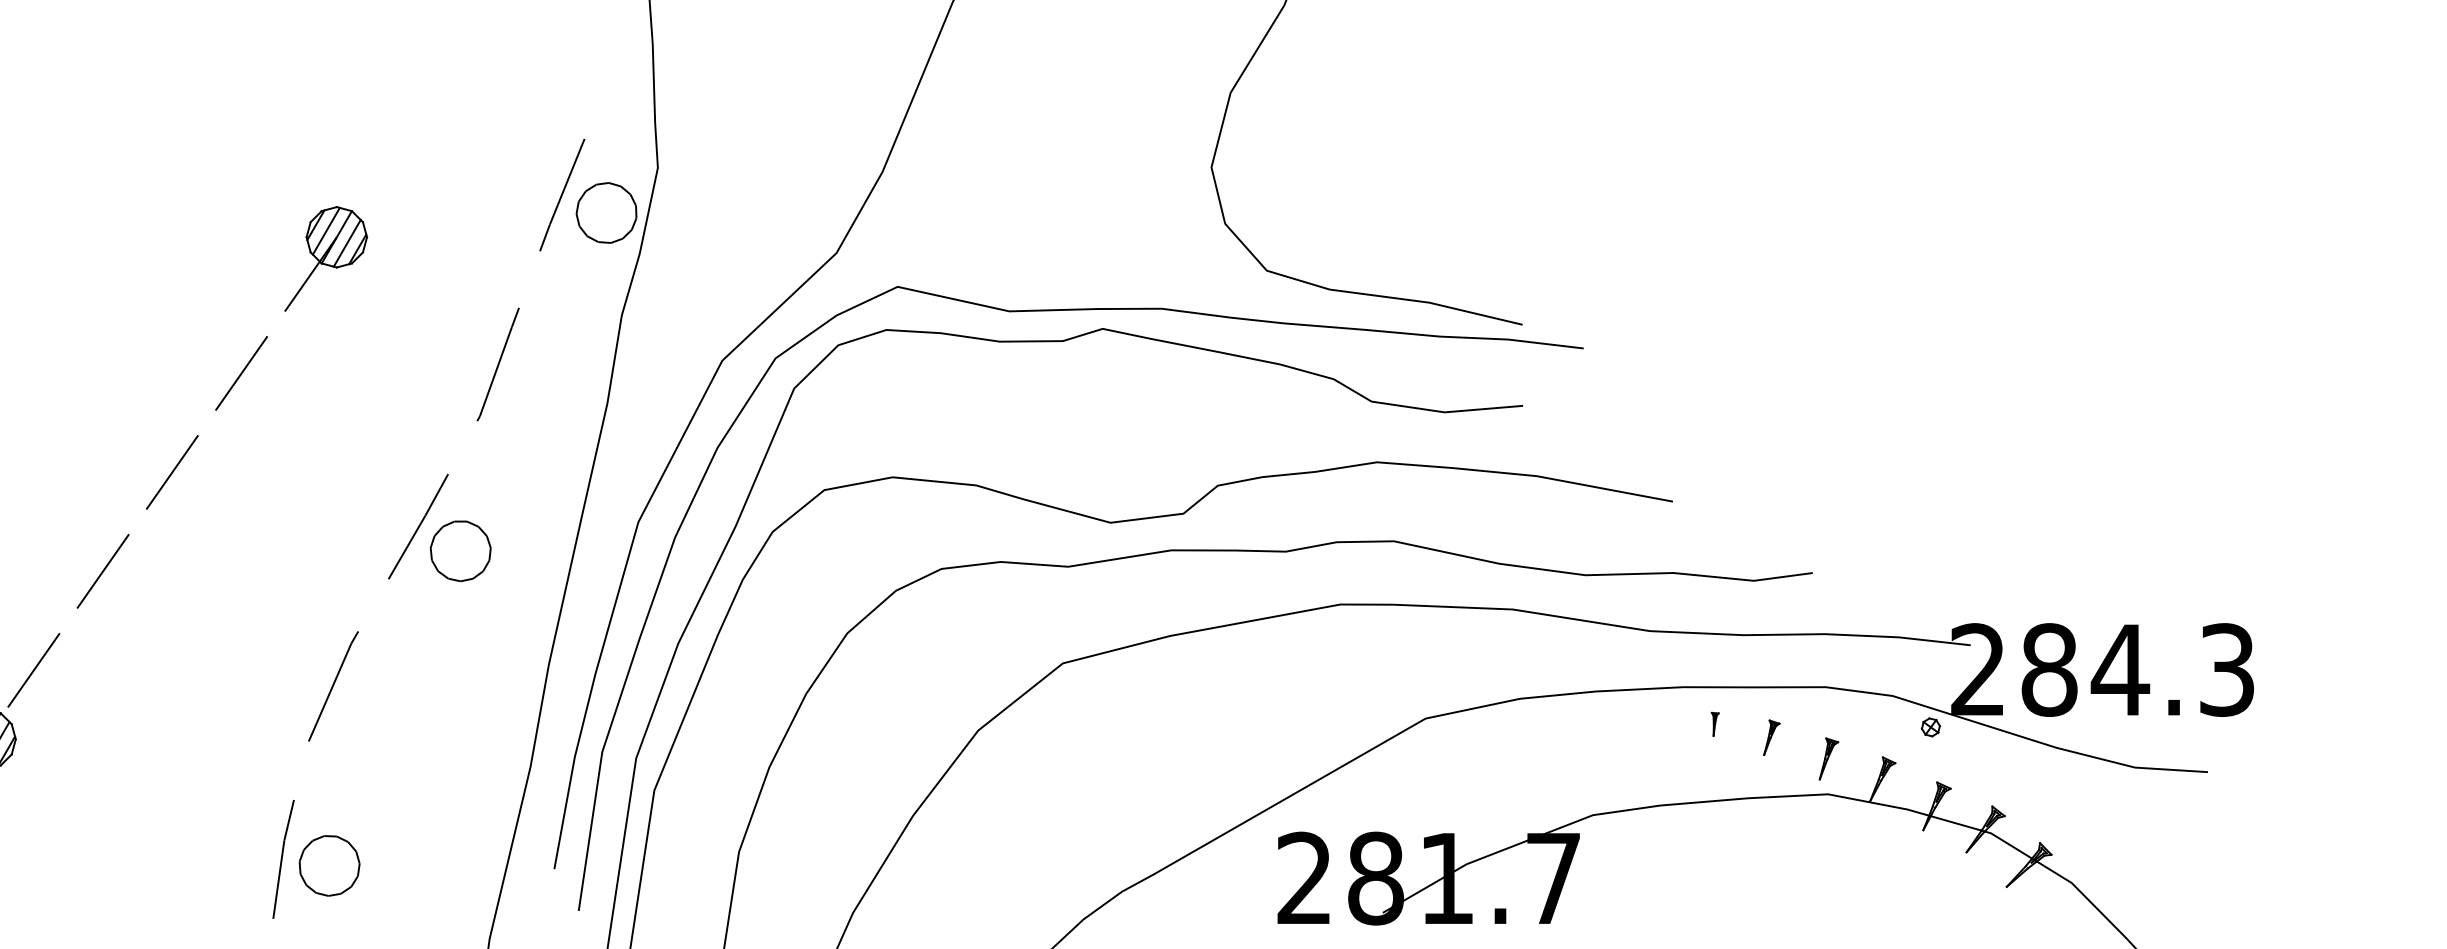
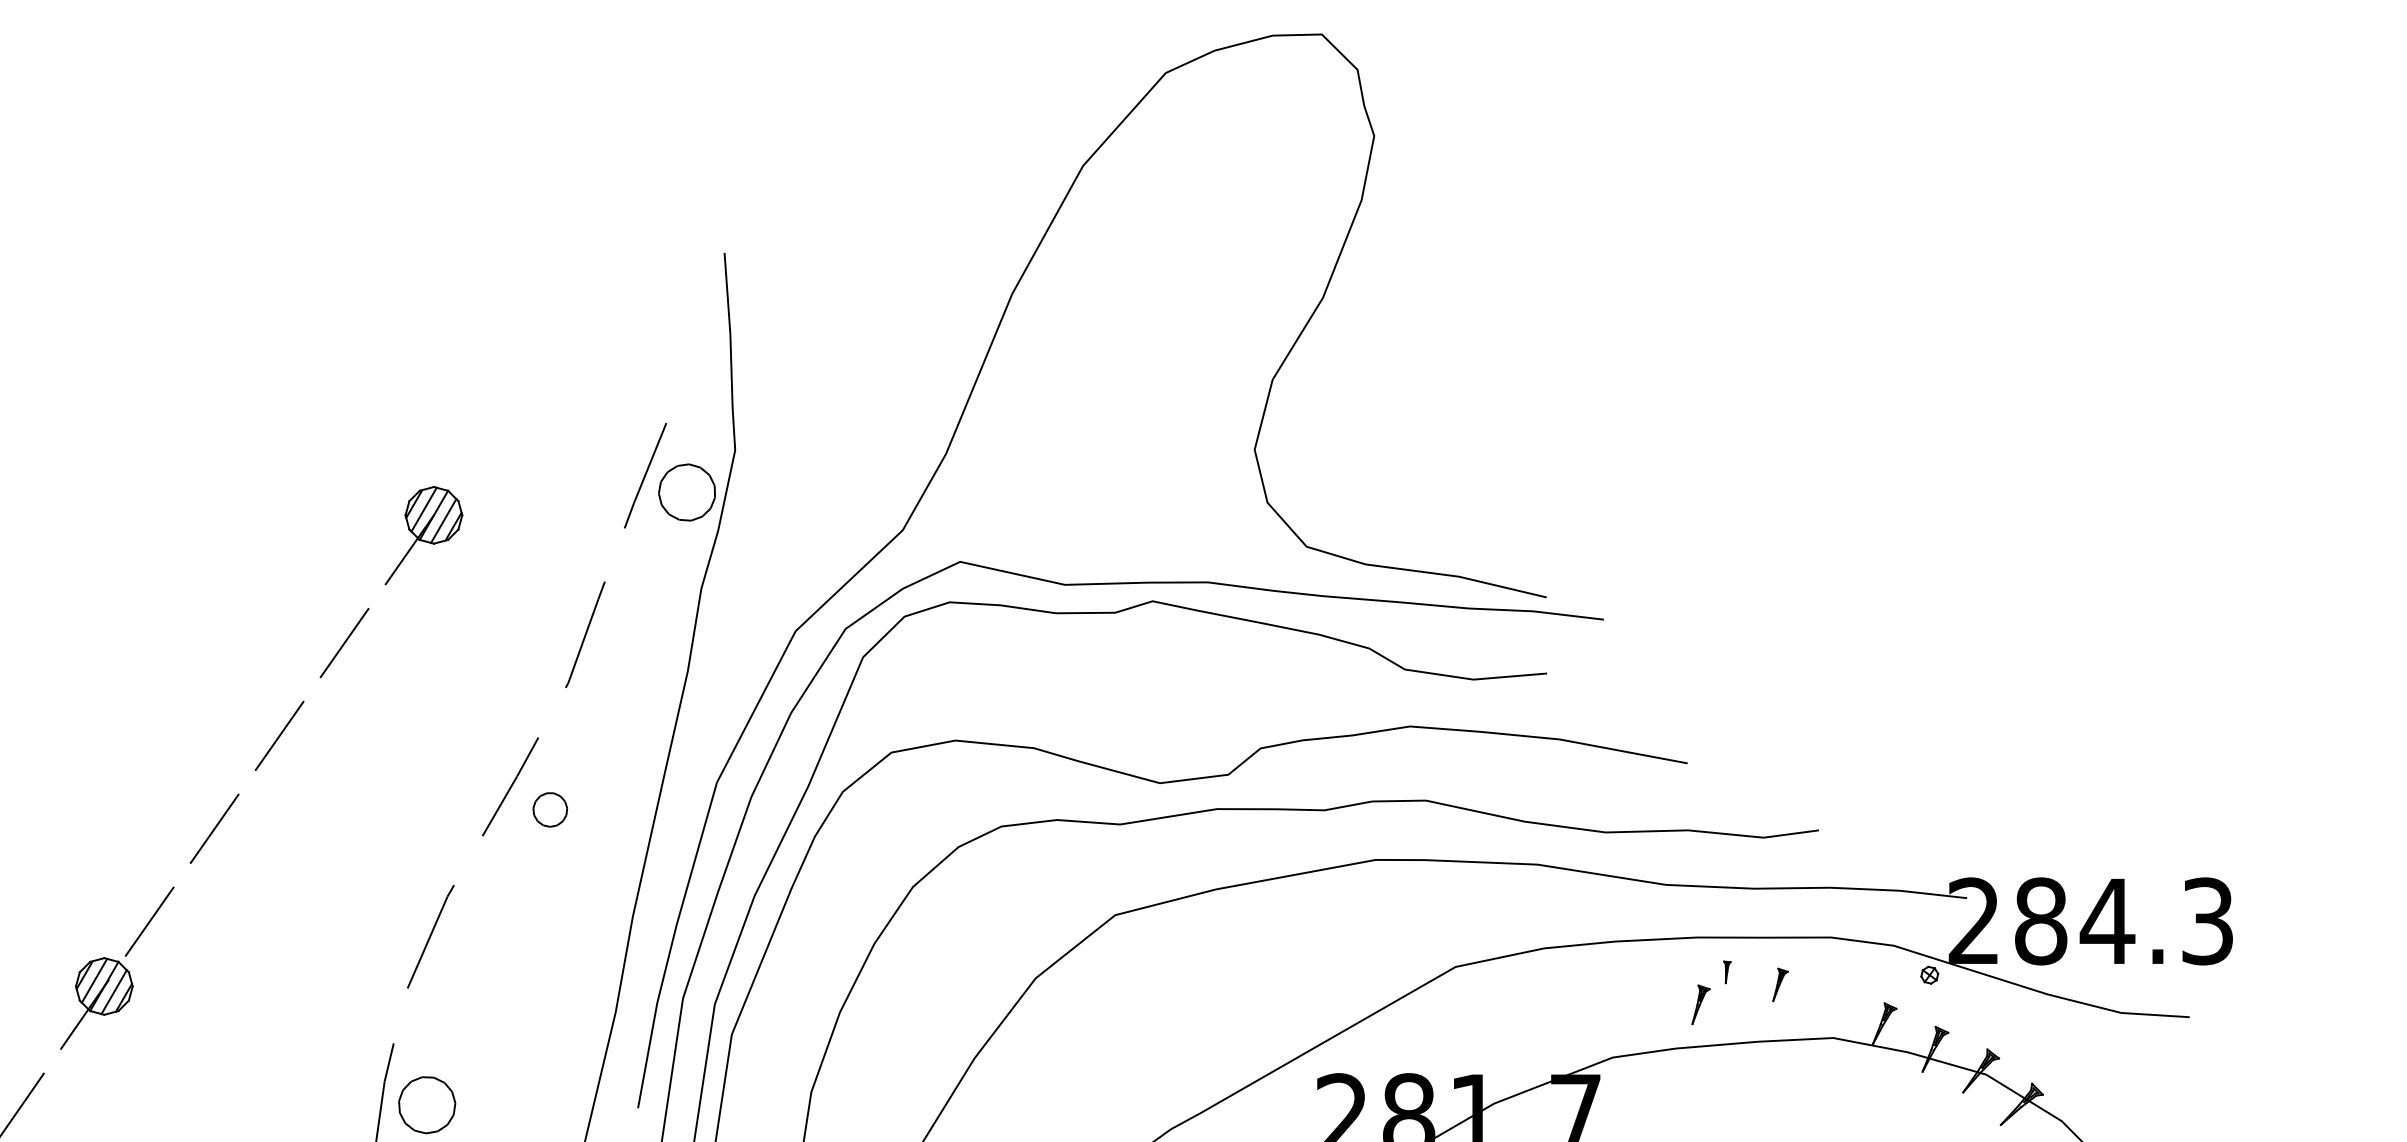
part: (461, 550) -> (550, 809), size x0.6
part: (1828, 758) -> (1700, 1004), moved

